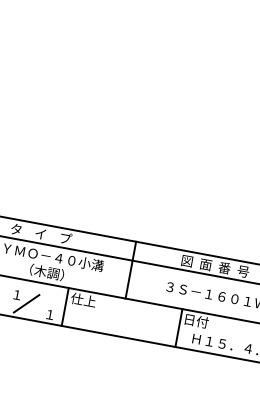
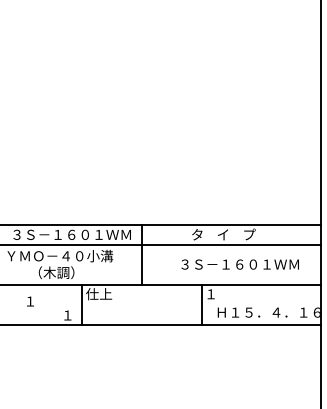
text: (66, 238) -> (70, 234), タ    イ    プ -> ３Ｓ－１６０１ＷＭ
text: (214, 265) -> (226, 234), 図  面  番  号 -> タ    イ    プ
line: (26, 303) -> (41, 308), removed
text: (196, 321) -> (218, 294), 日付 -> １

